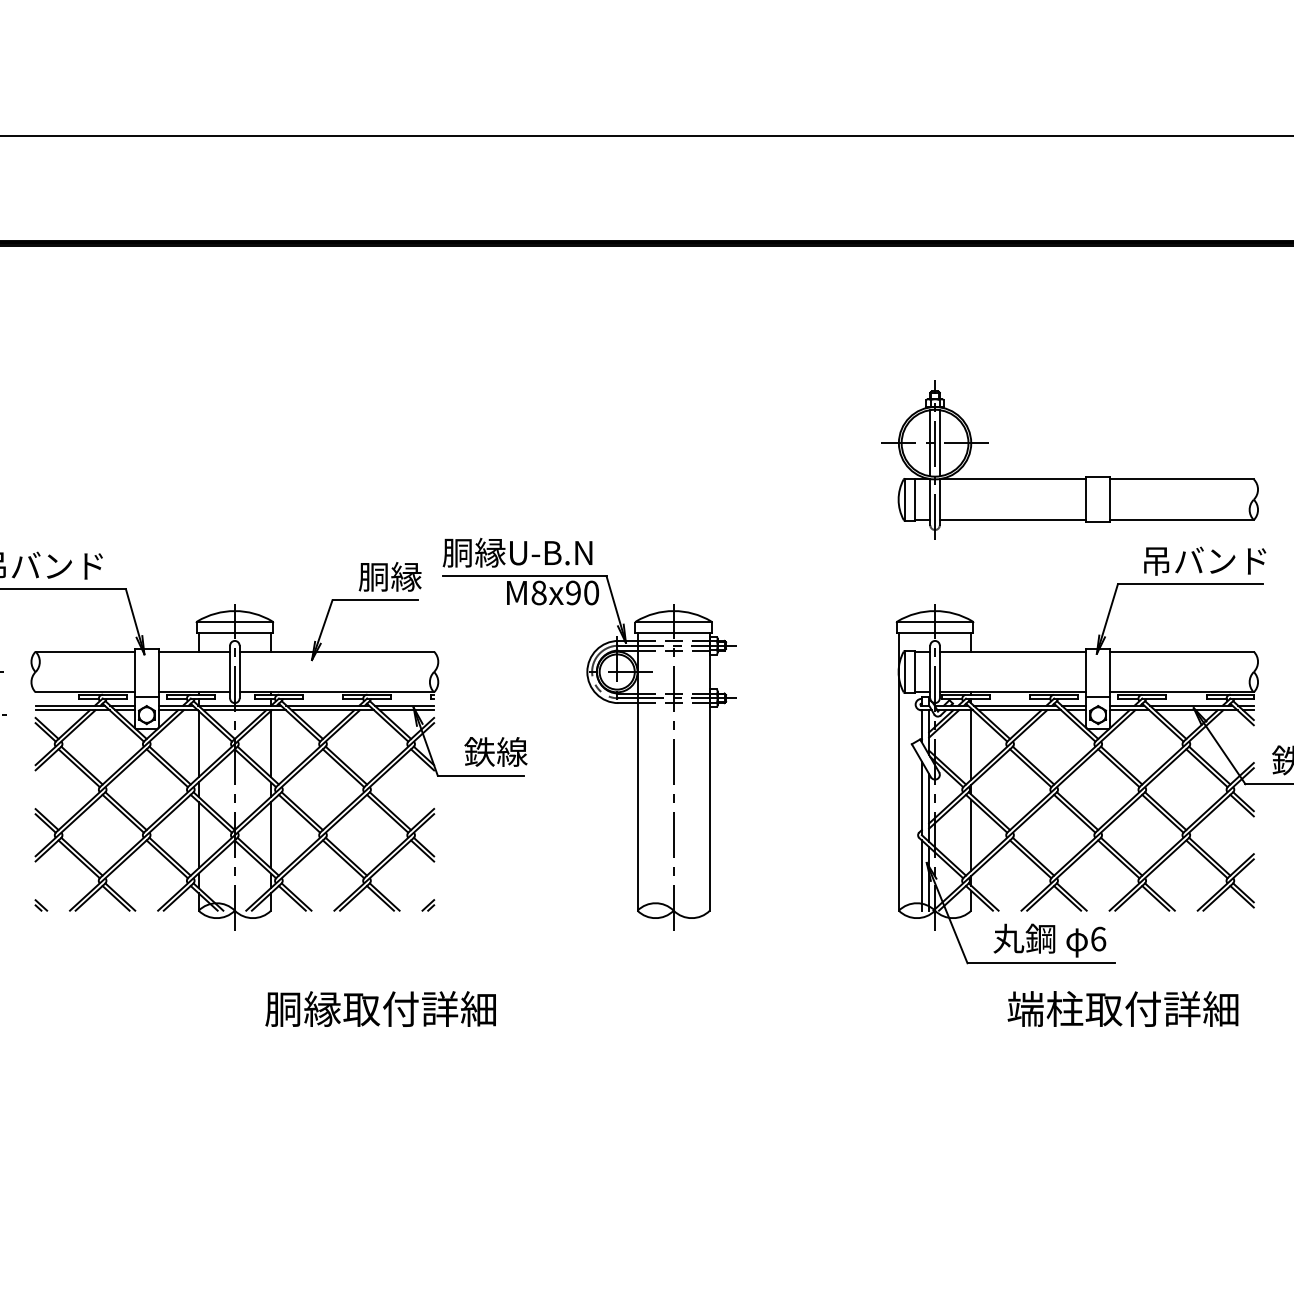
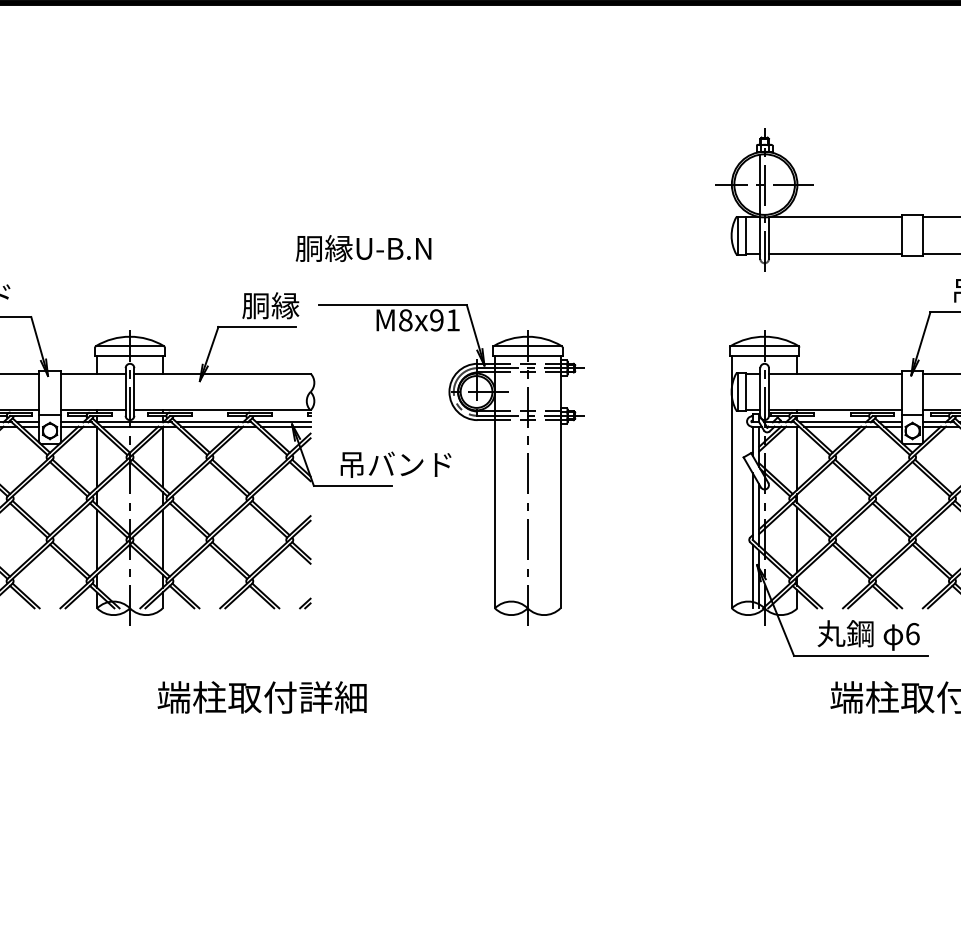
line: (939, 443) -> (768, 184), removed
text: (517, 552) -> (363, 248), moved
text: (591, 592) -> (453, 319), M8x90 -> M8x91
text: (526, 751) -> (394, 464), 鉄線 -> 吊バンド
text: (302, 1008) -> (191, 696), 胴縁取付詳細 -> 端柱取付詳細

